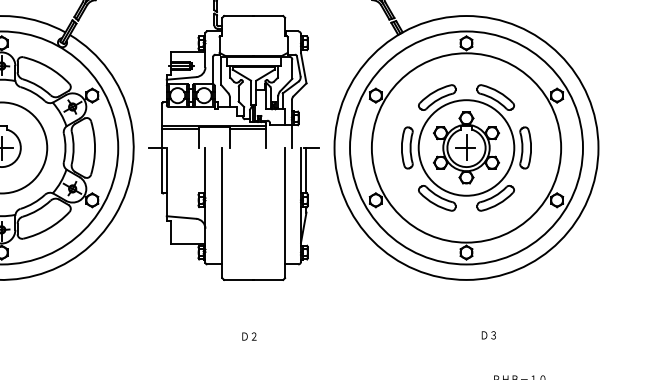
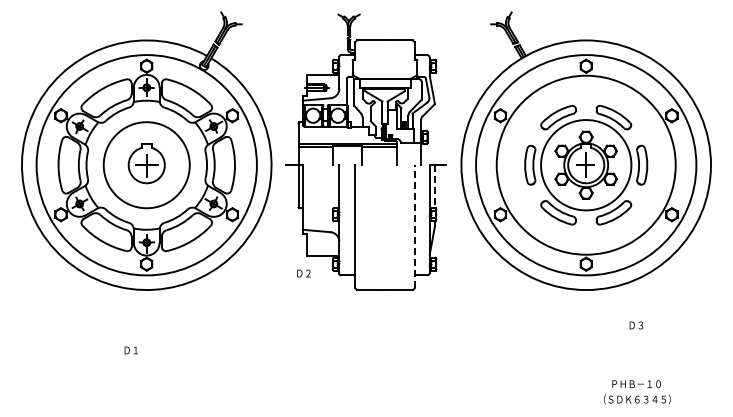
line: (306, 170) -> (434, 186), solid -> dashed
line: (284, 212) -> (414, 226), solid -> dashed
text: (489, 335) -> (636, 325), moved
text: (248, 336) -> (303, 273), moved

